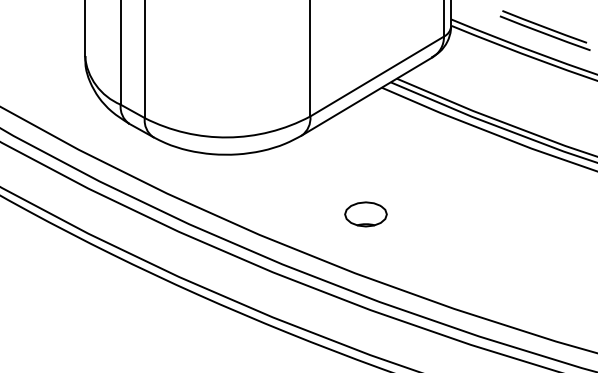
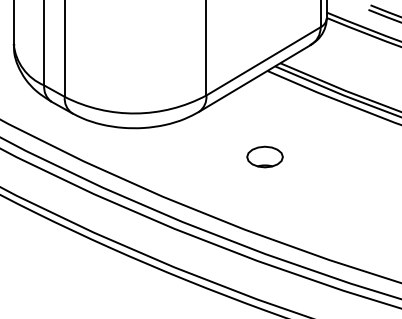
part: (365, 214) -> (264, 157), moved

